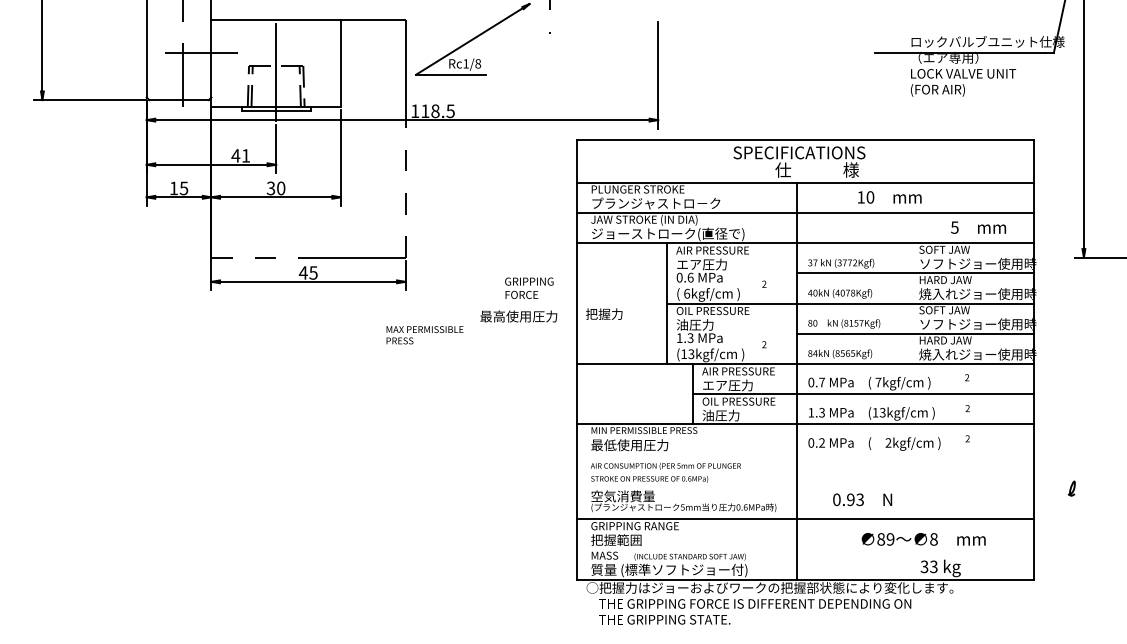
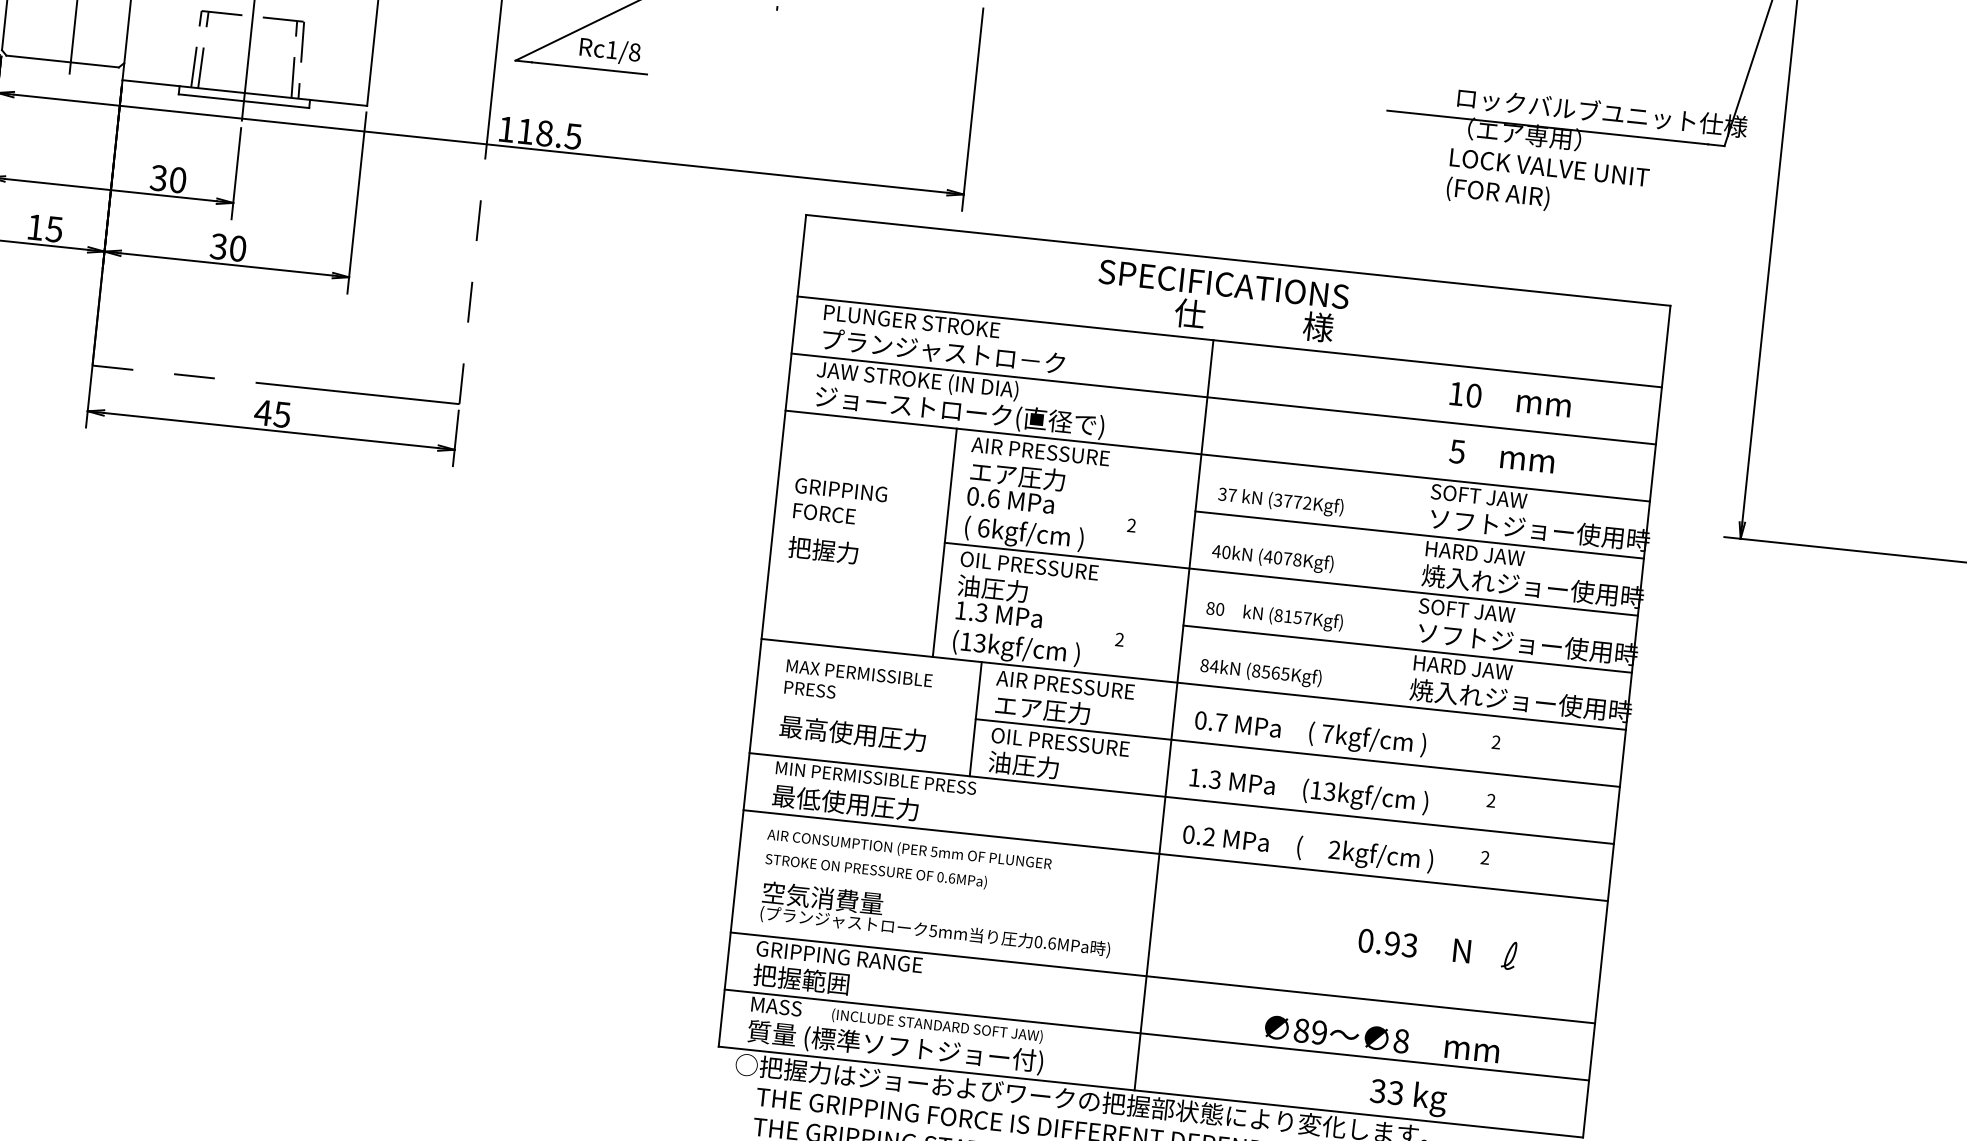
text: (240, 155) -> (167, 178), 41 -> 30
text: (889, 197) -> (1509, 399), moved
text: (978, 227) -> (1502, 456), moved
text: (529, 287) -> (840, 501), moved
text: (518, 316) -> (852, 733), moved
text: (424, 335) -> (857, 684), moved
line: (805, 454) -> (1175, 855), added
curve: (1071, 488) -> (1508, 955), moved
text: (862, 499) -> (1414, 945), moved
line: (805, 549) -> (1156, 1034), added

